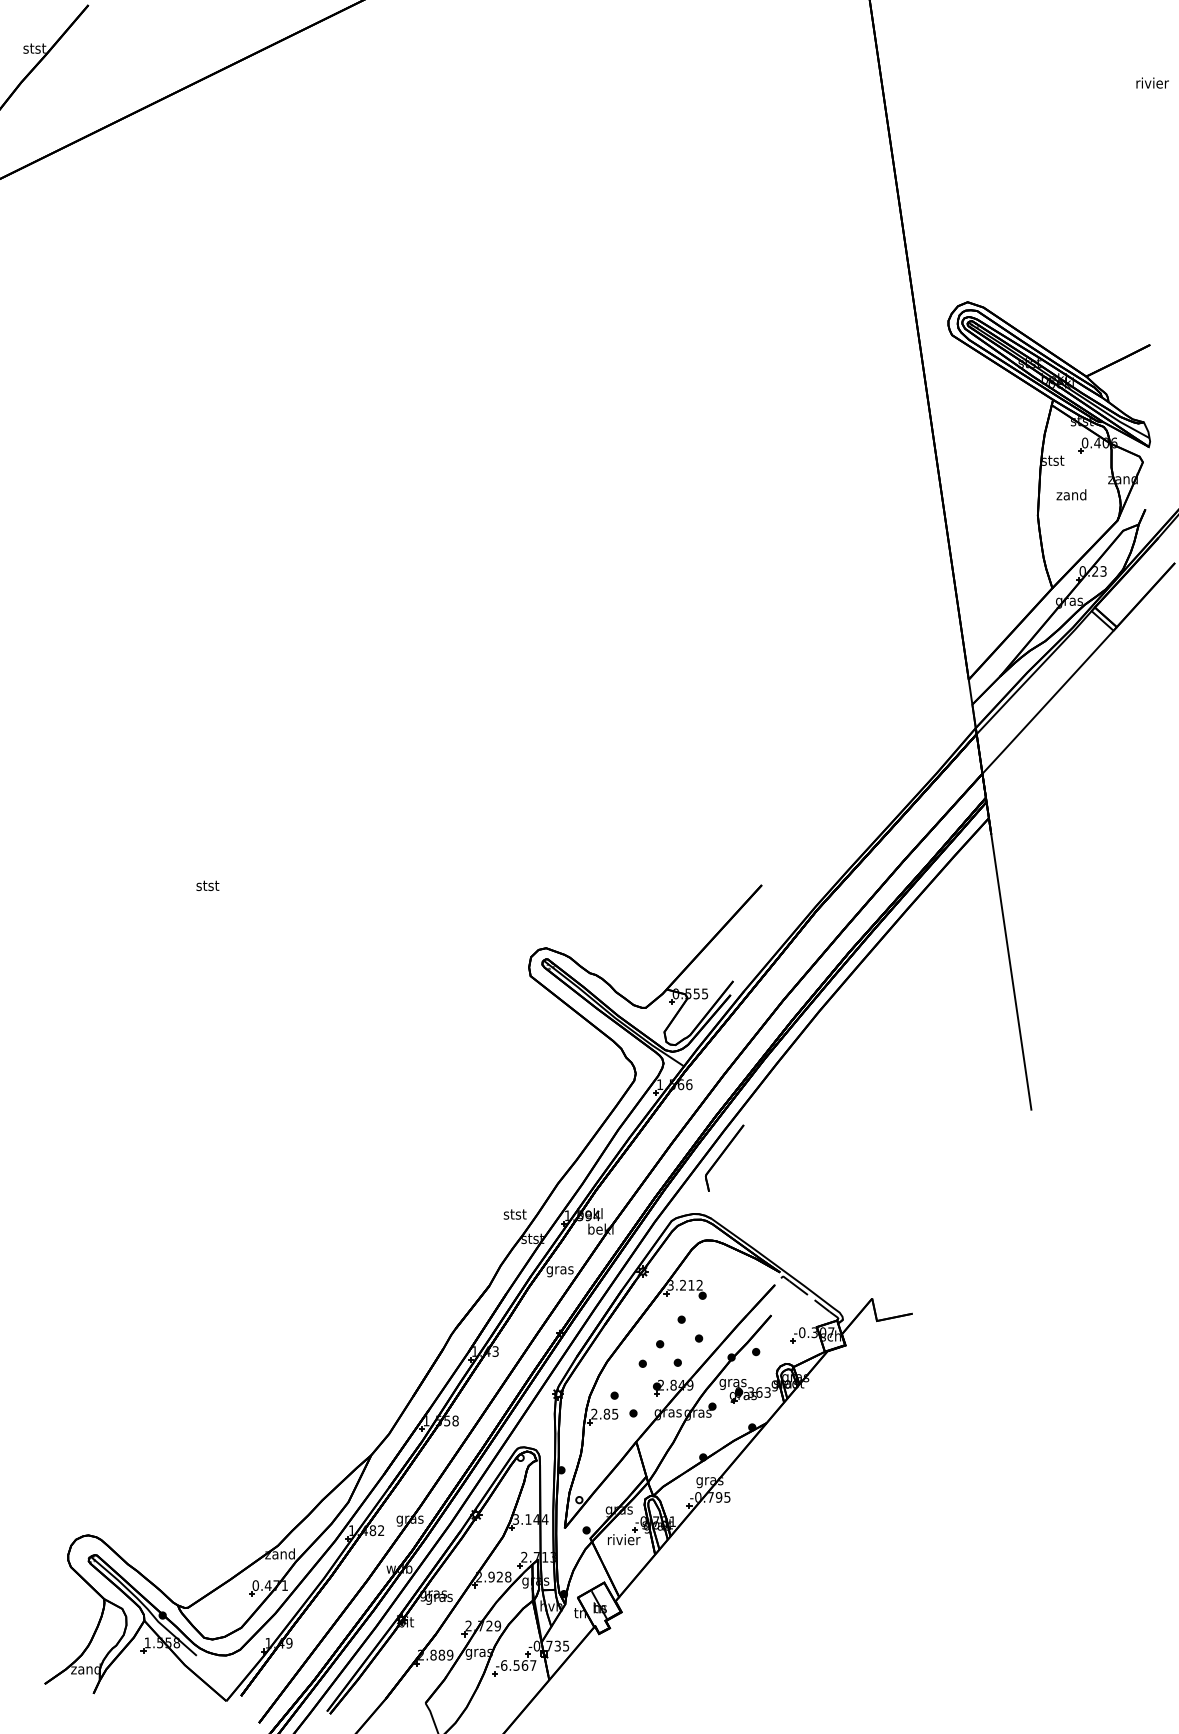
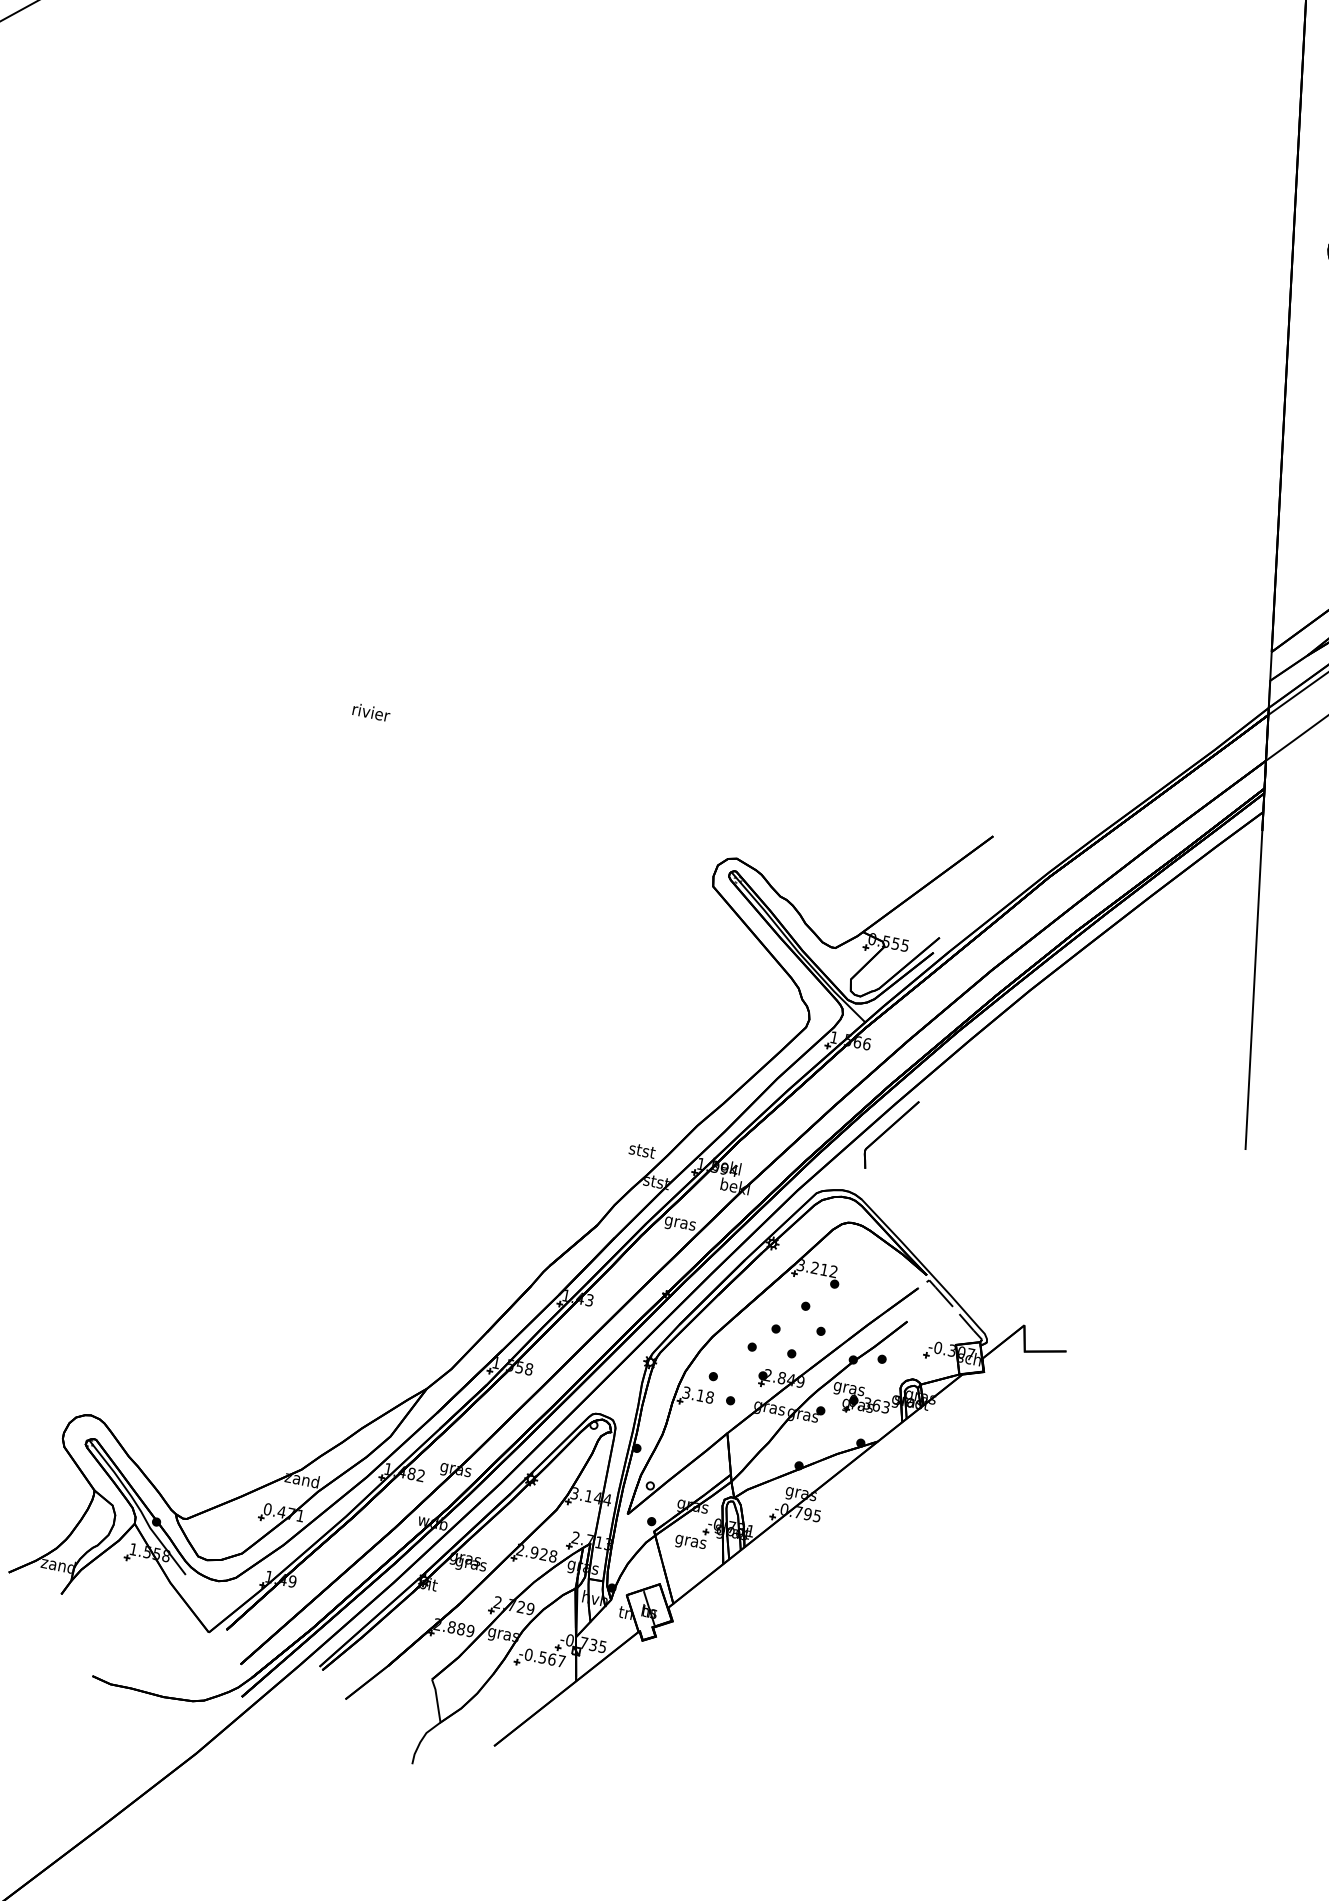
text: (208, 885) -> (371, 712), stst -> rivier
text: (604, 1413) -> (698, 1394), 2.85 -> 3.18
text: (623, 1540) -> (690, 1541), rivier -> gras
text: (504, 1665) -> (529, 1654), -6.567 -> -0.567

